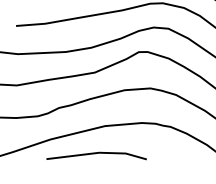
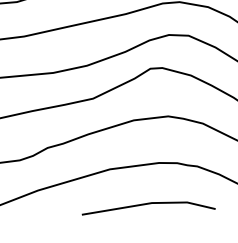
part: (96, 155) -> (148, 206), moved

